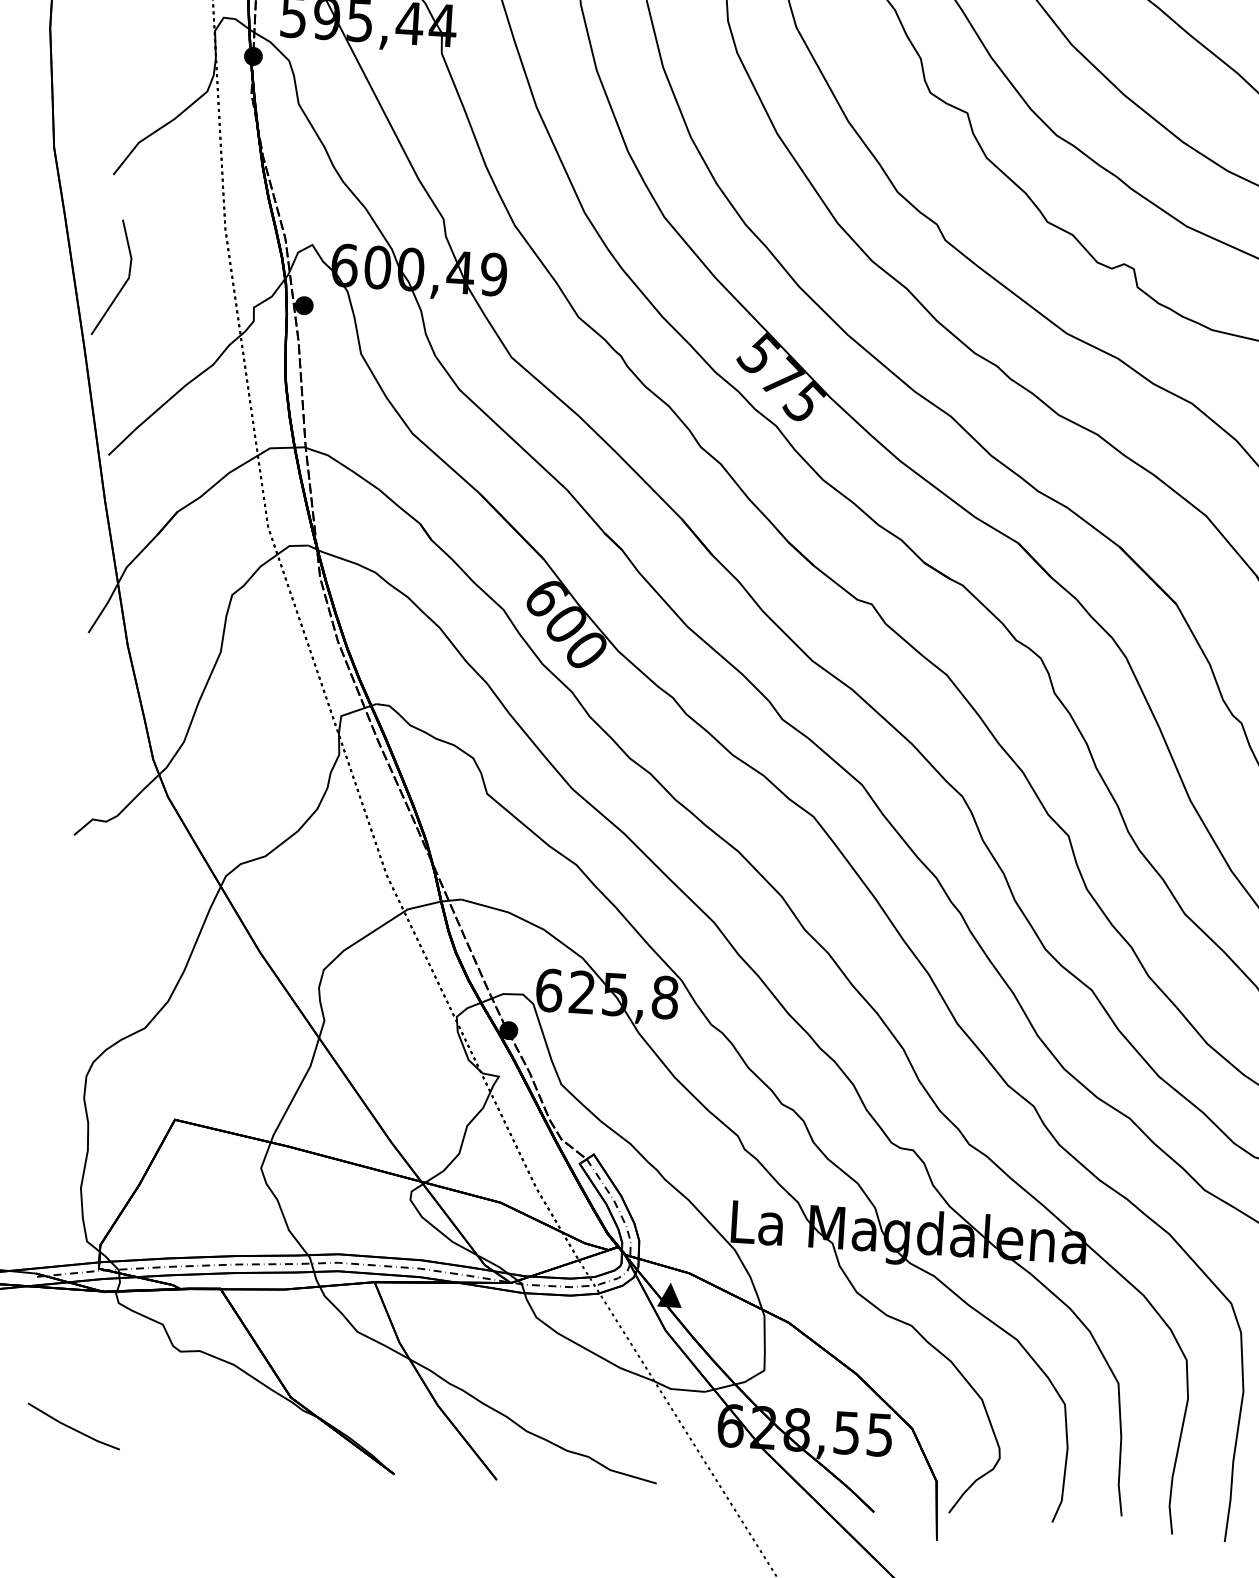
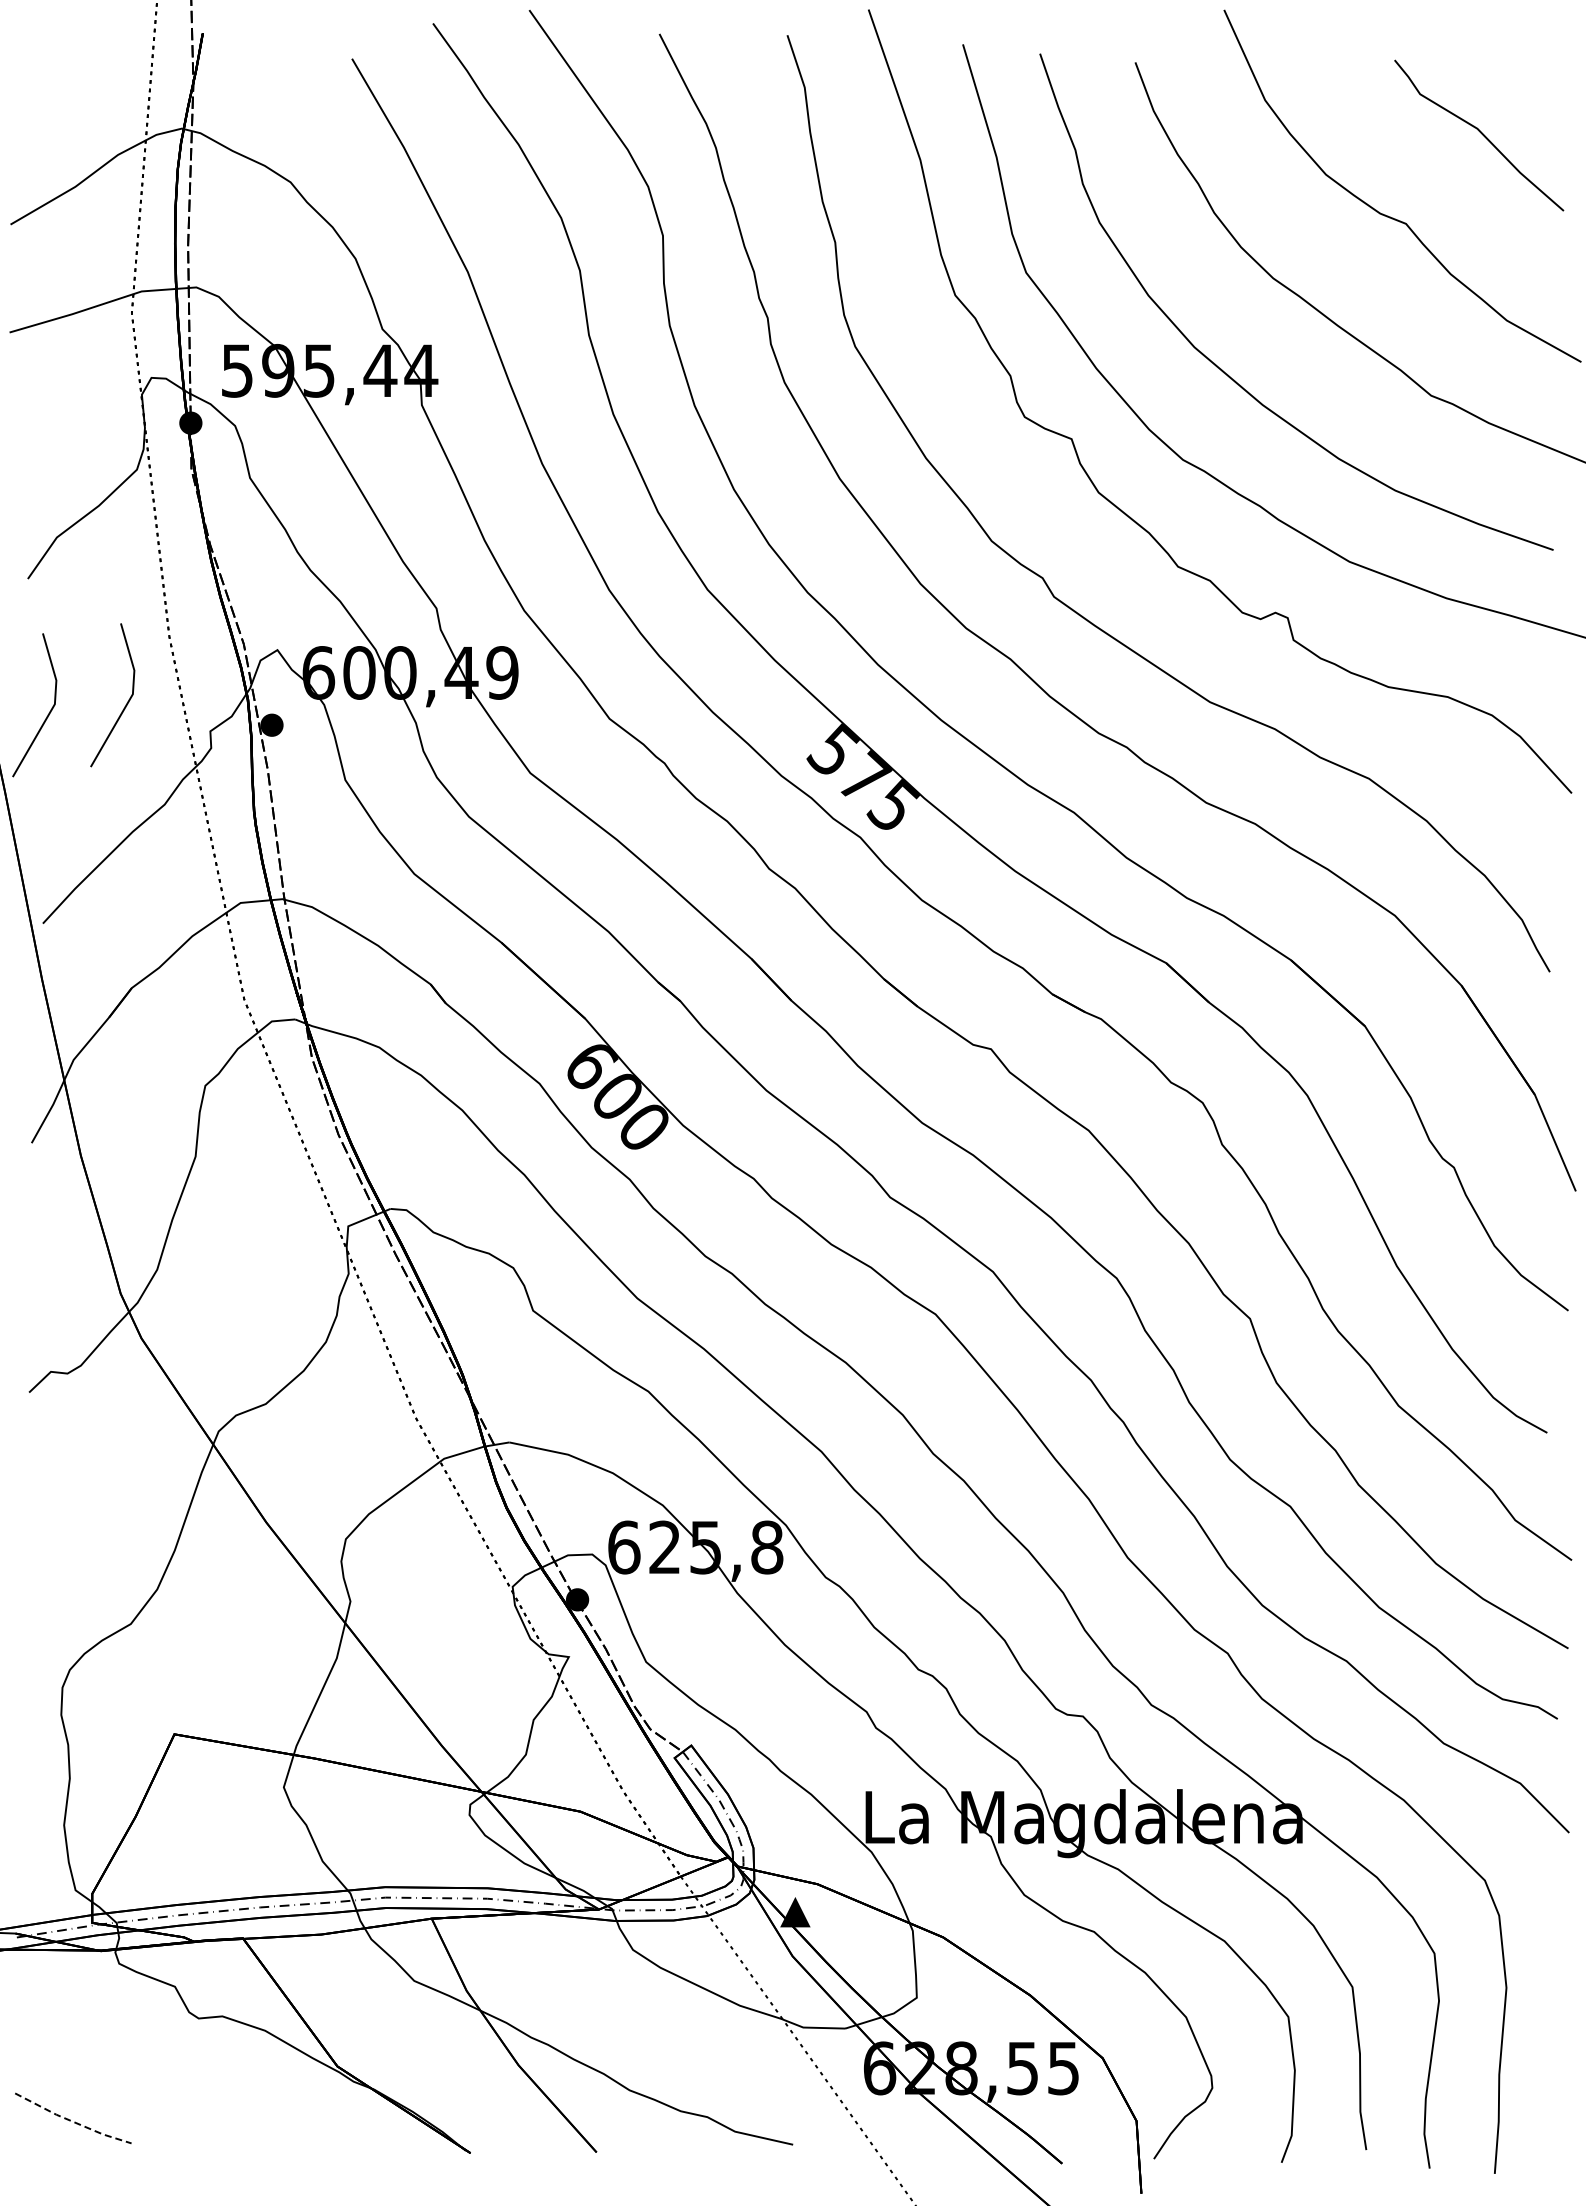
line: (186, 281) -> (125, 704), added
line: (73, 1428) -> (72, 2121), solid -> dashed

